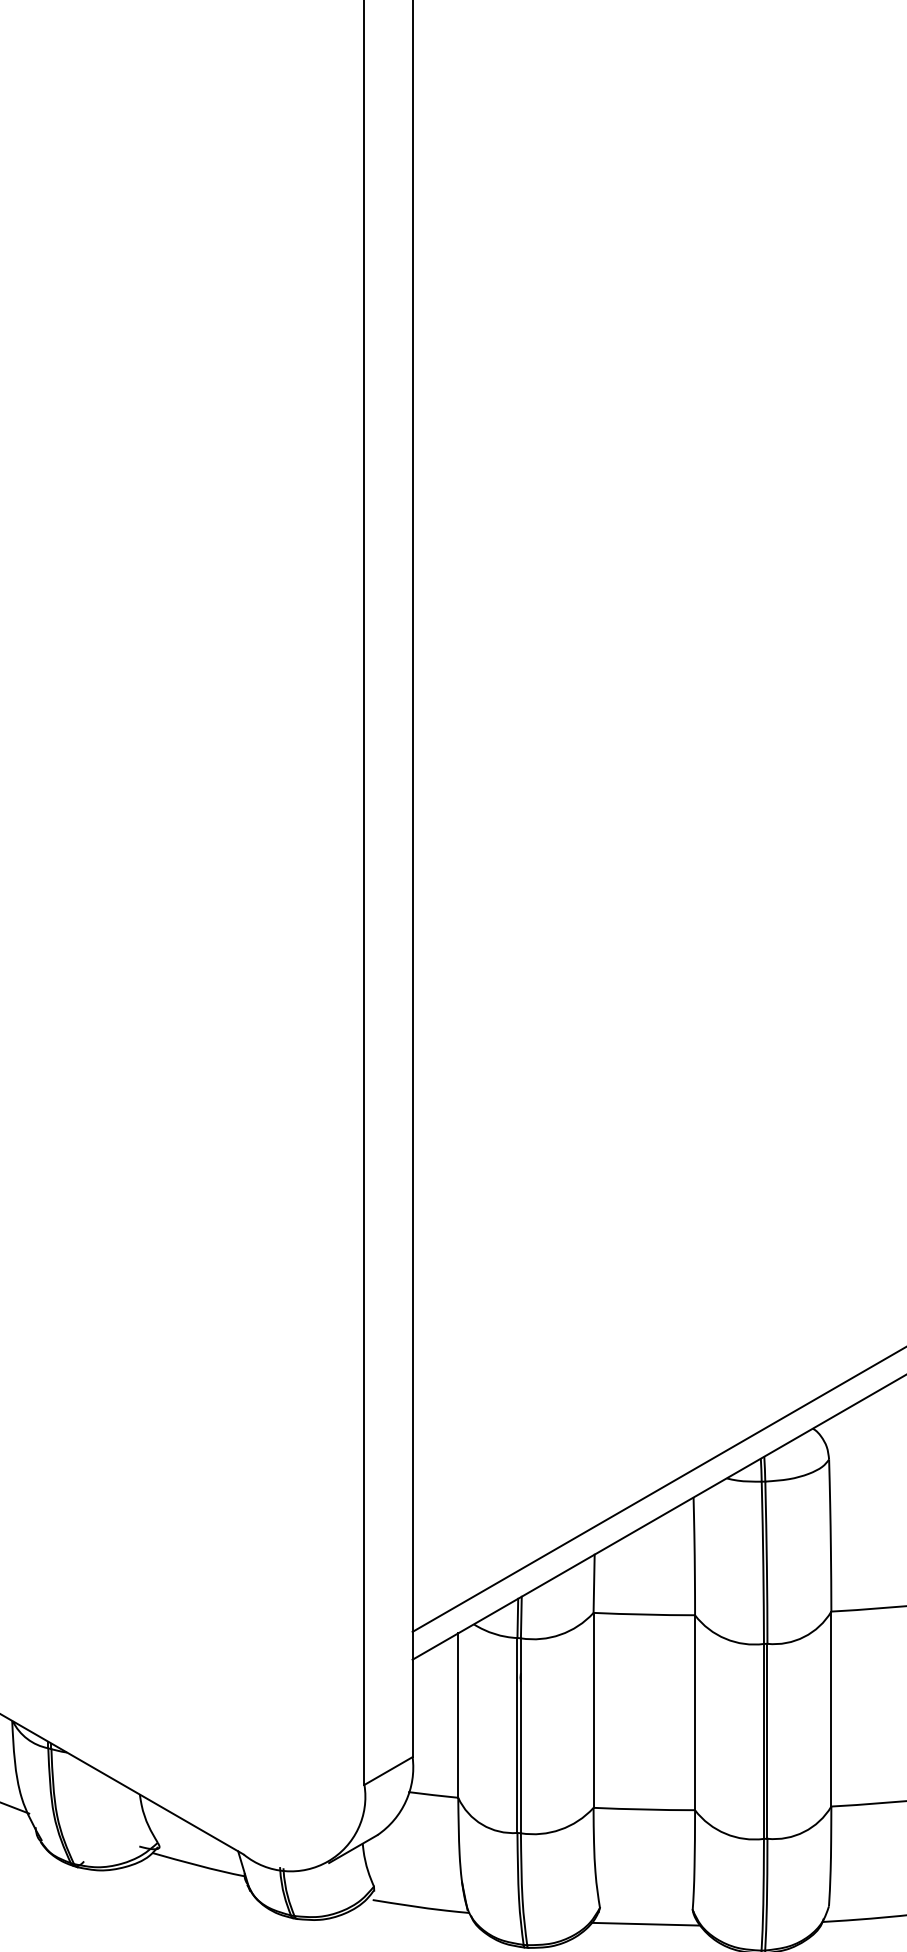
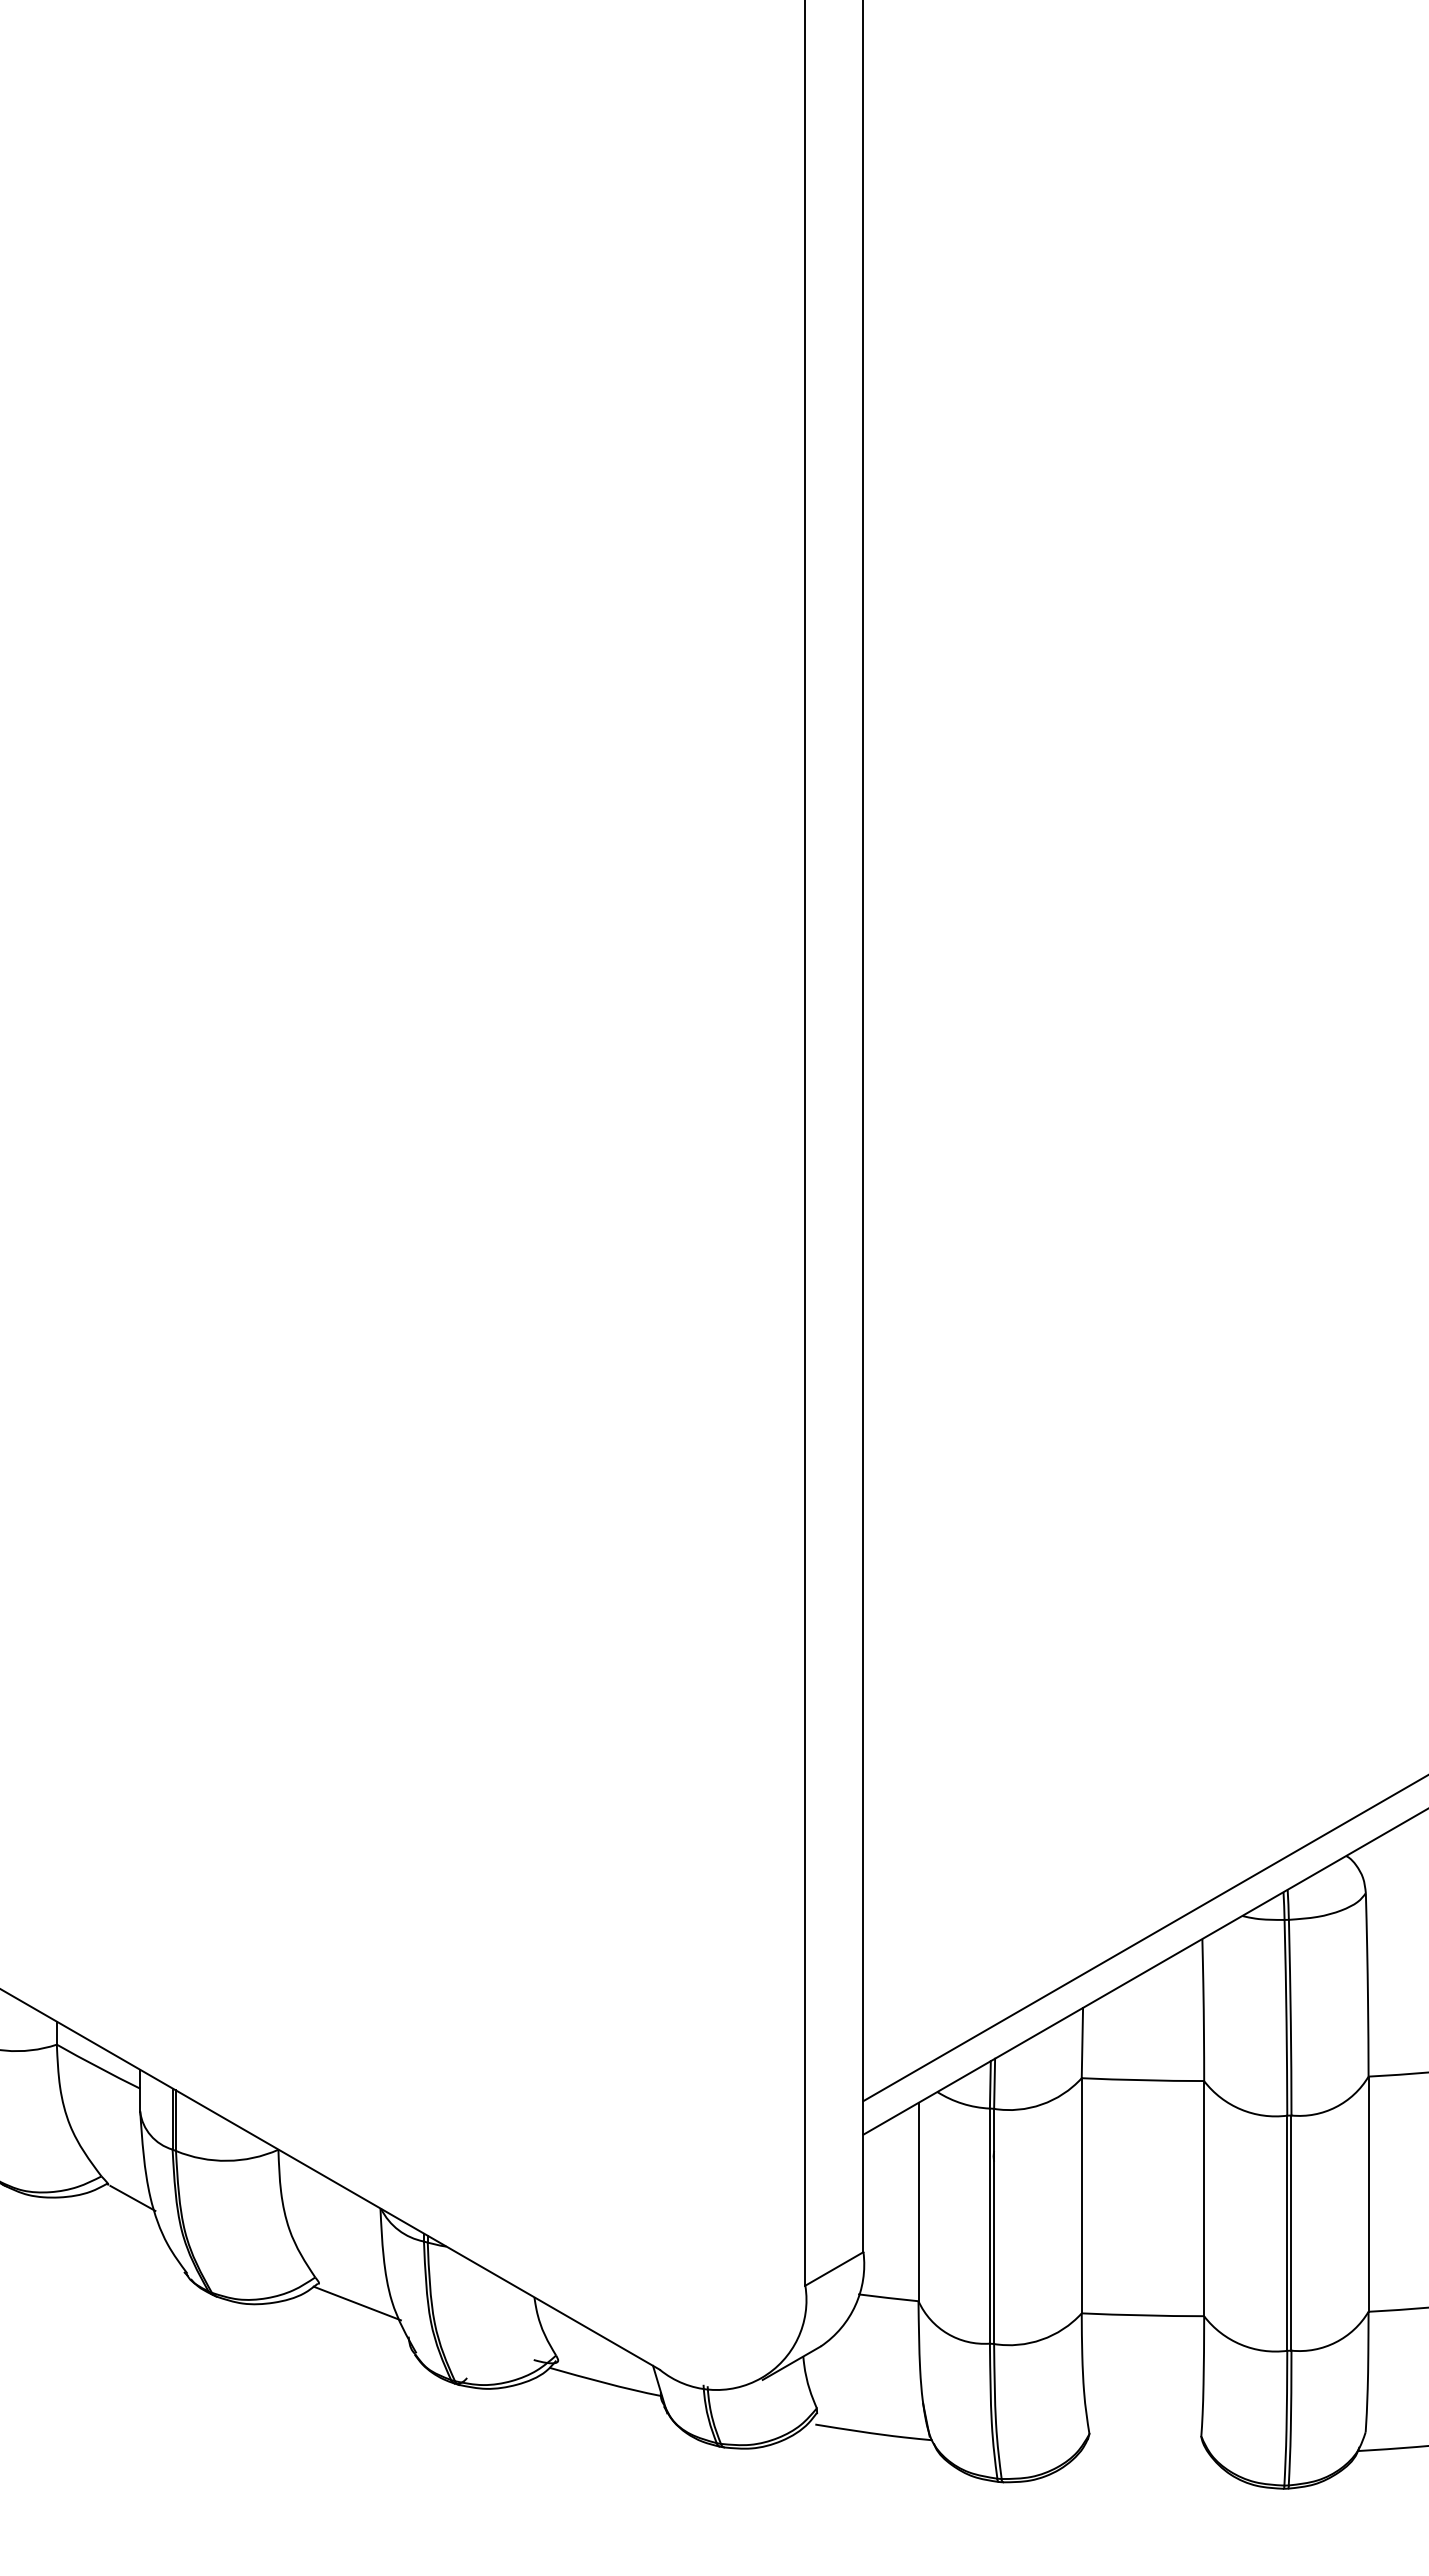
line: (644, 1924) -> (1143, 2453), removed

